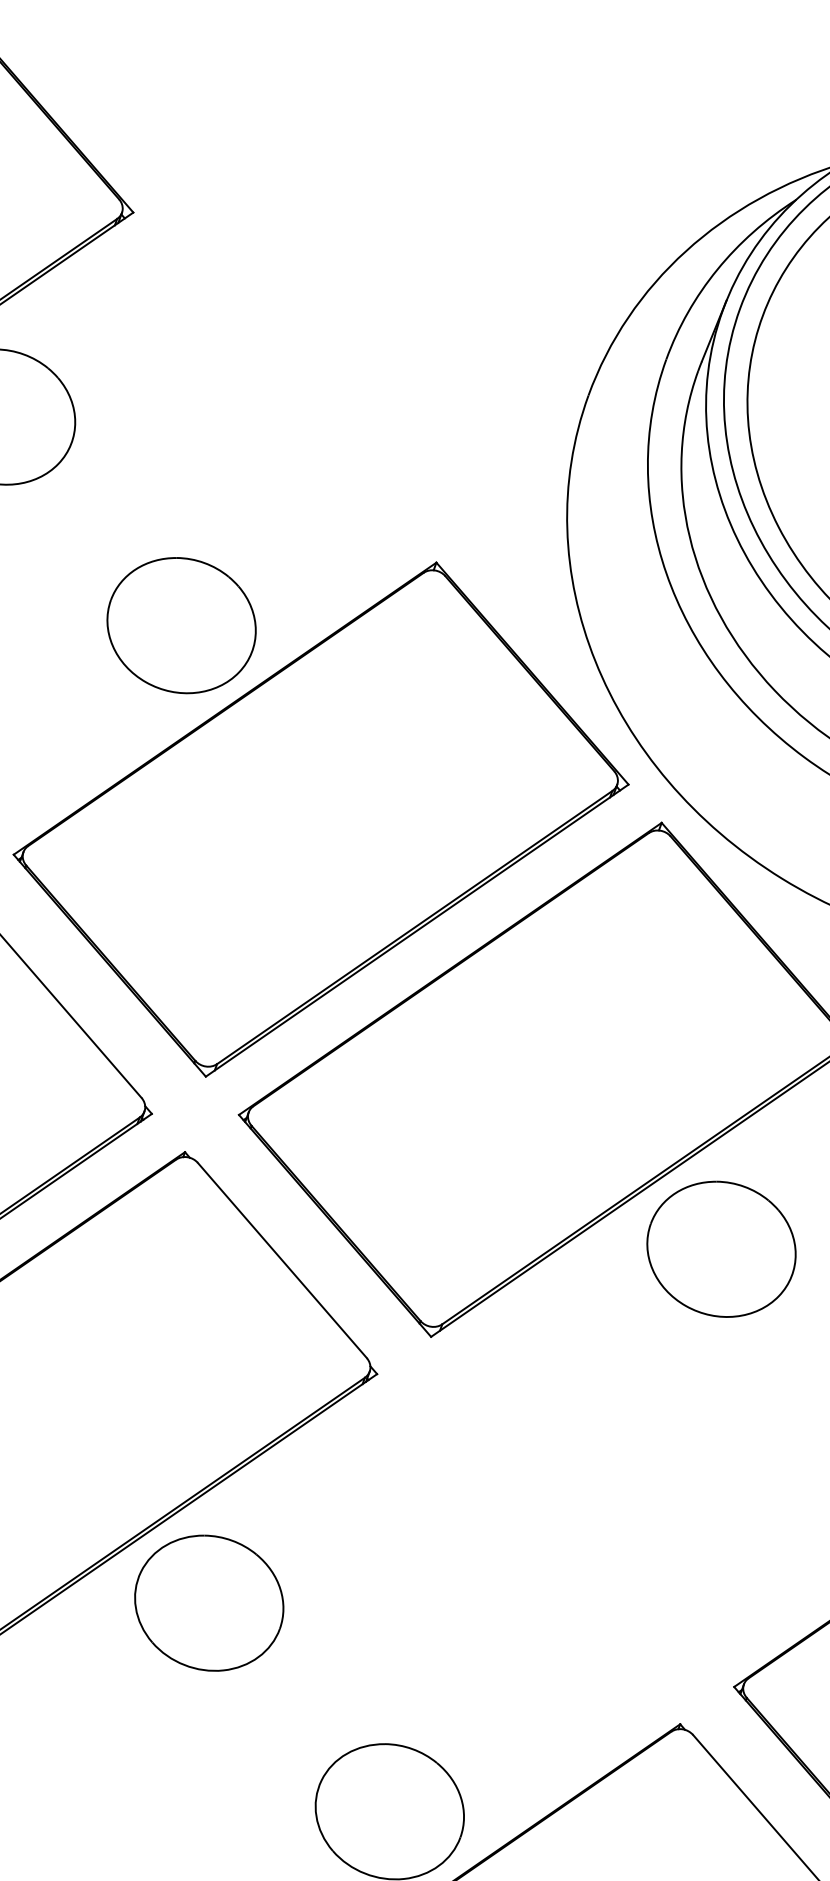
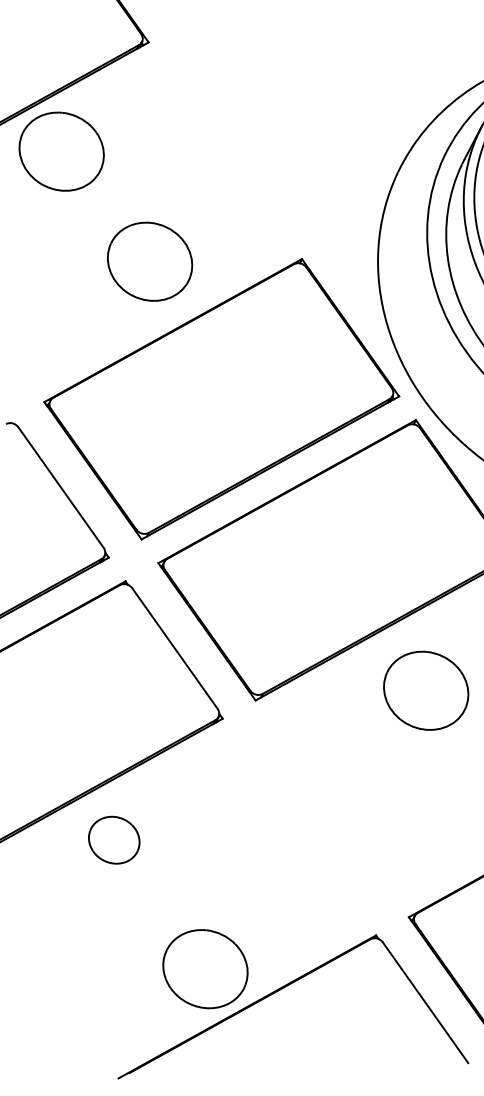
part: (182, 625) -> (150, 261), moved
part: (722, 1248) -> (426, 690), moved
part: (209, 1603) -> (114, 840), size x0.6

